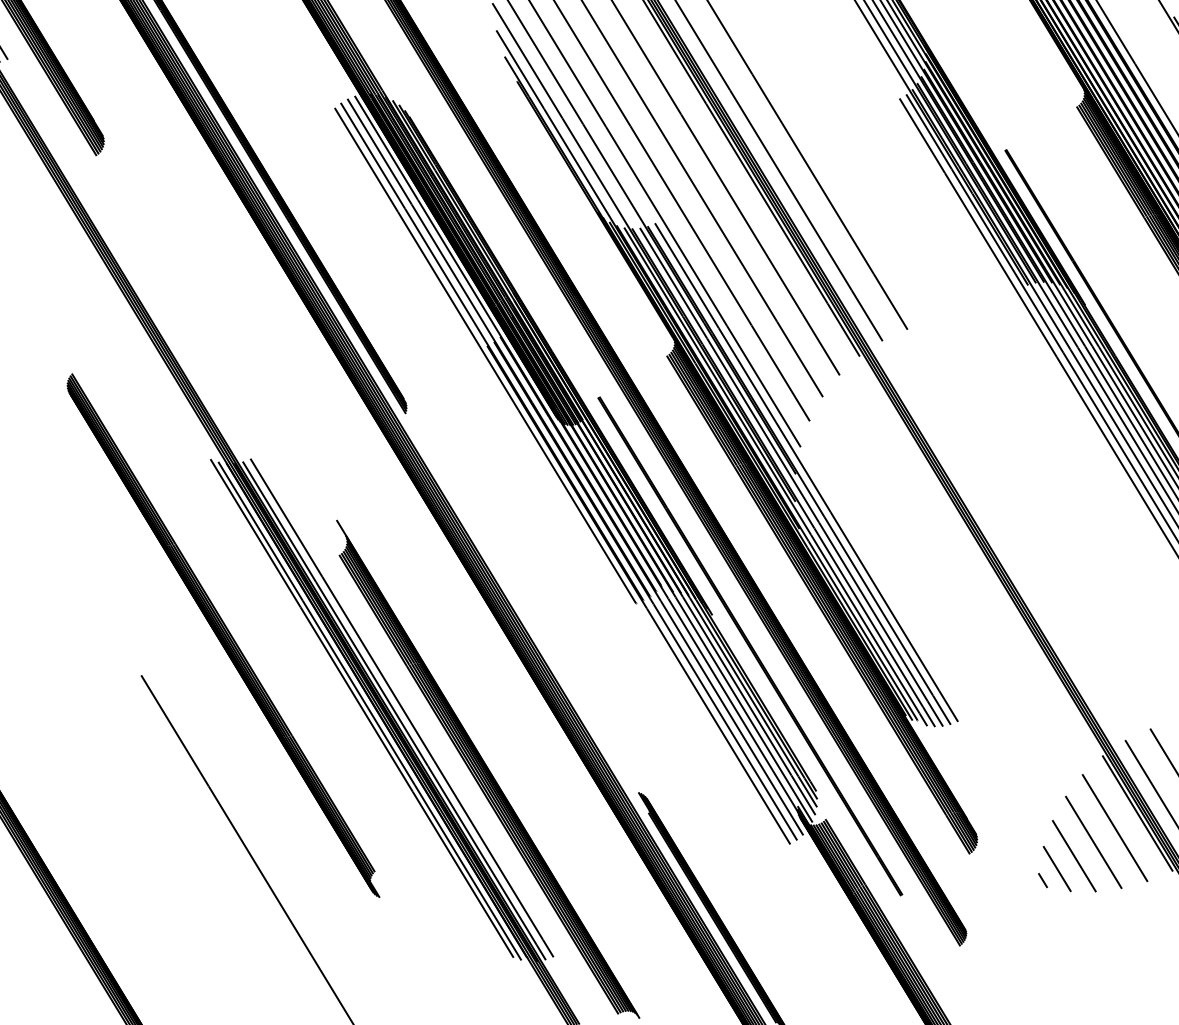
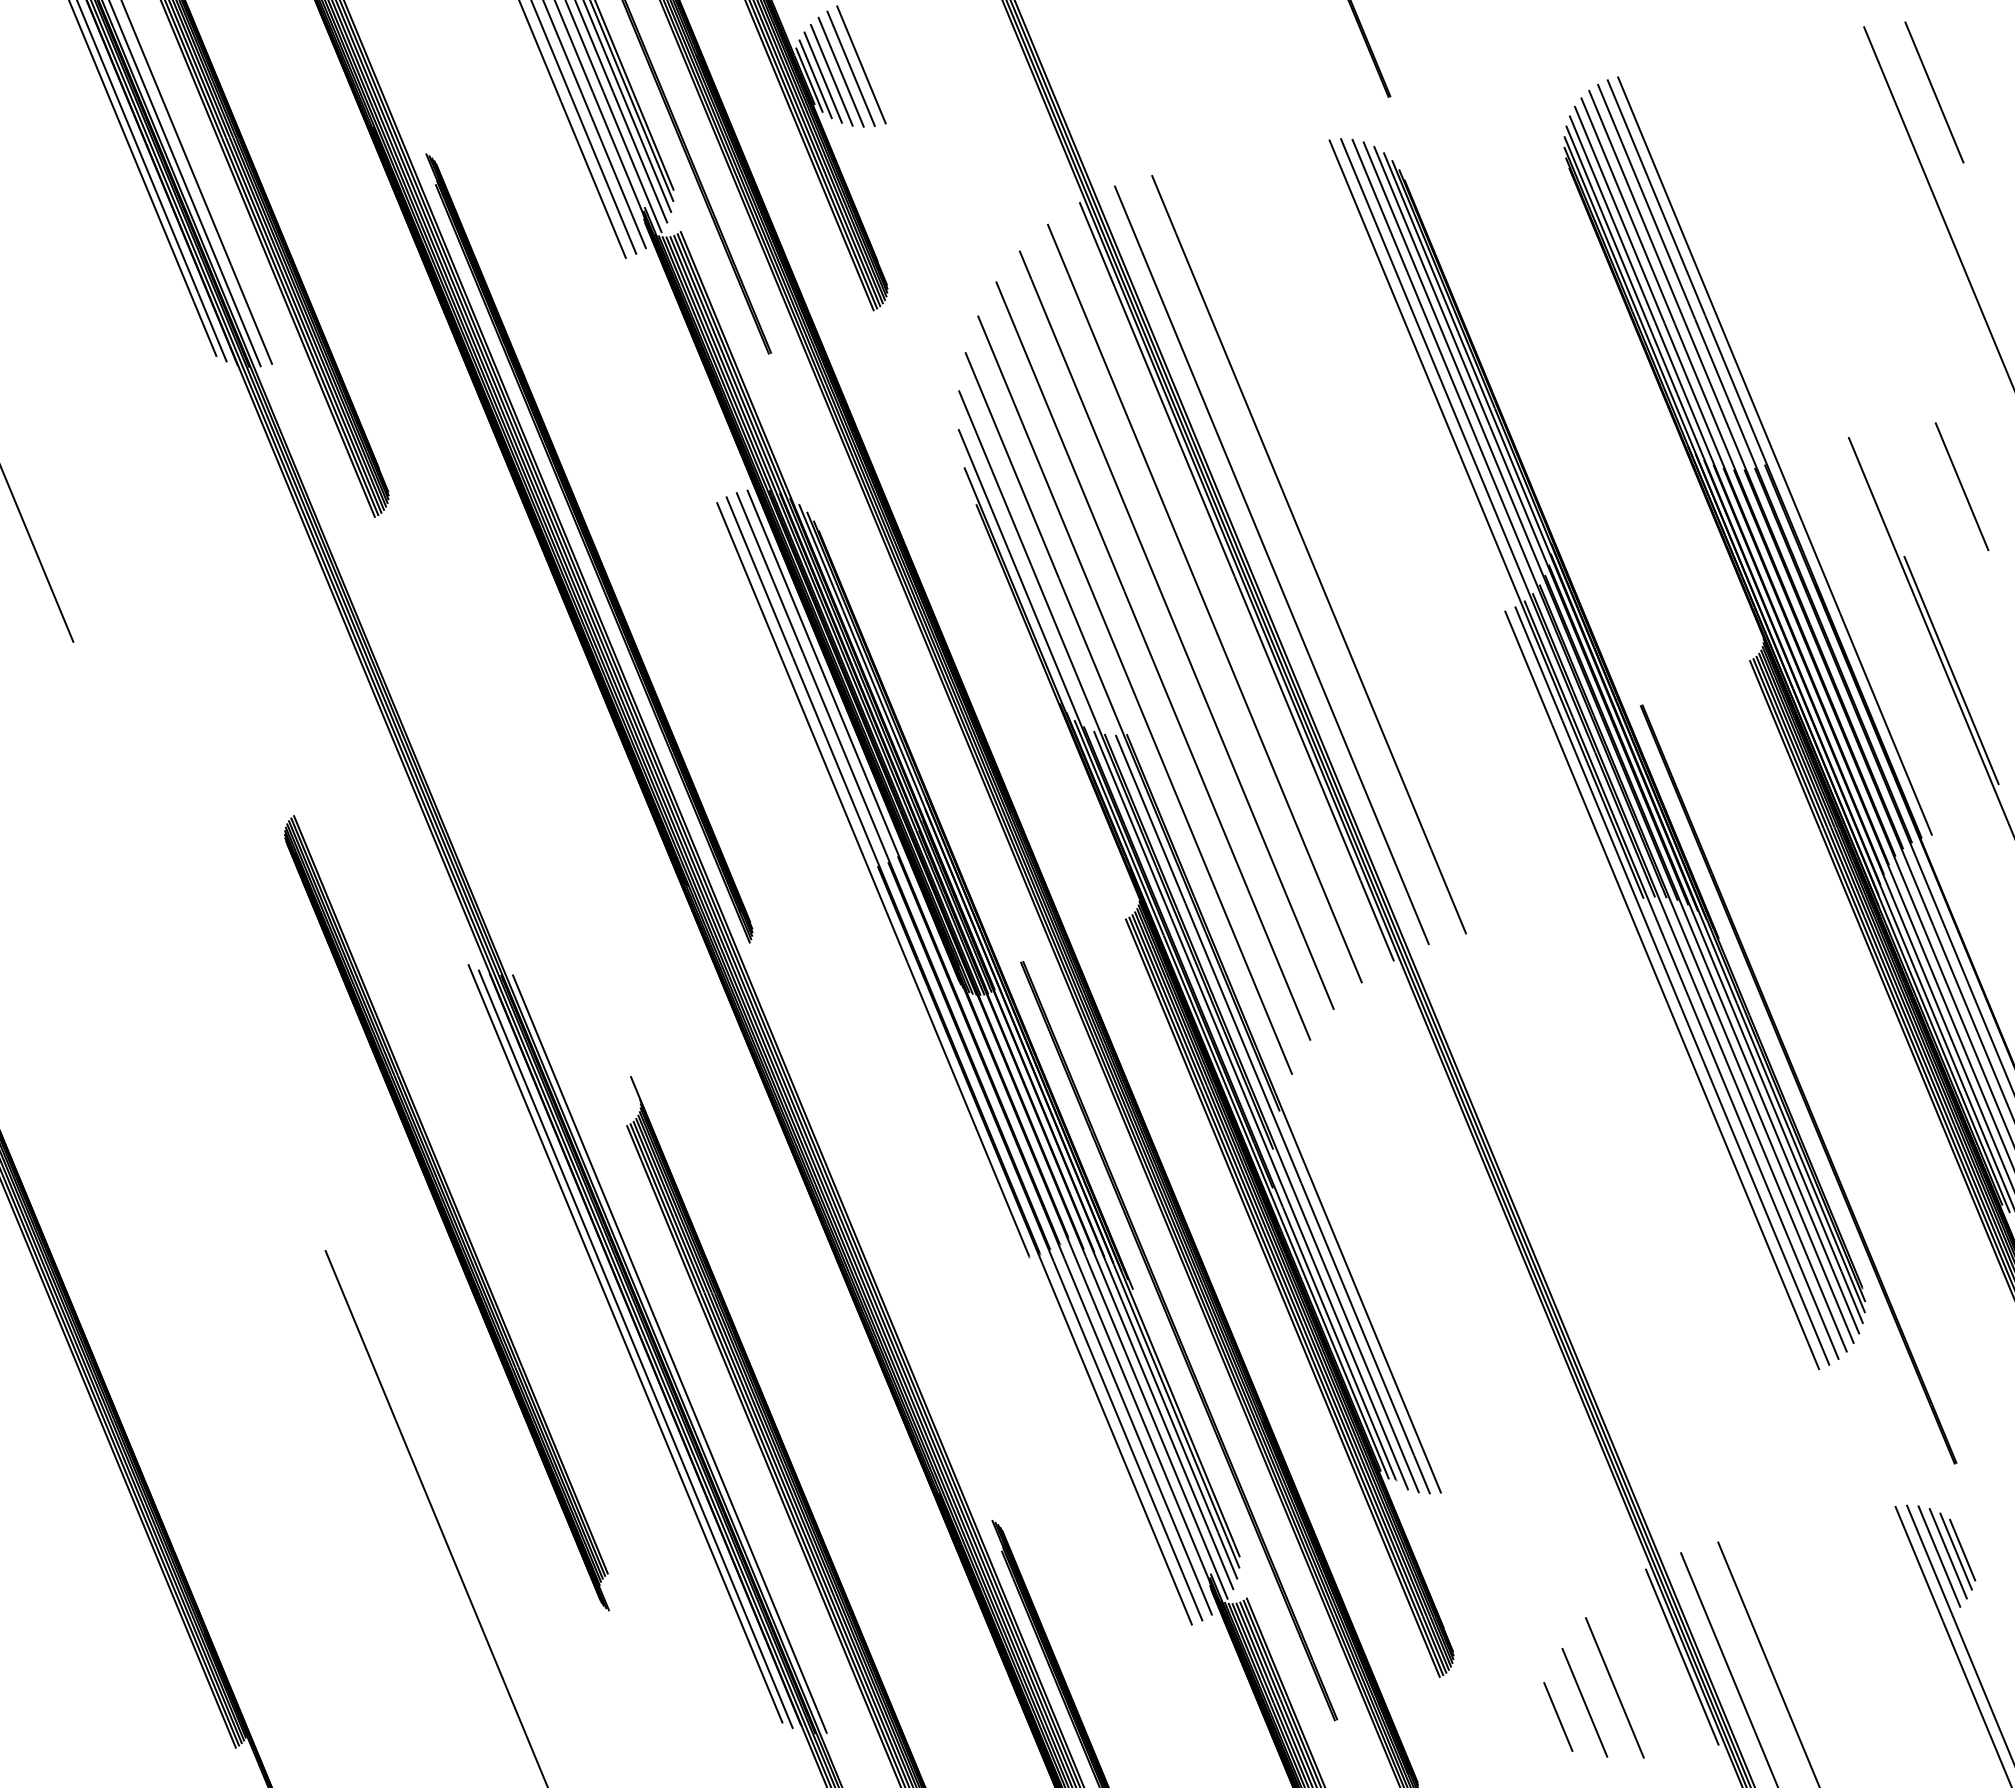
line: (806, 472) -> (1294, 1110), removed
line: (402, 707) -> (681, 1351), removed
line: (1114, 828) -> (1647, 1672), removed
line: (1042, 880) -> (1535, 1729), removed

